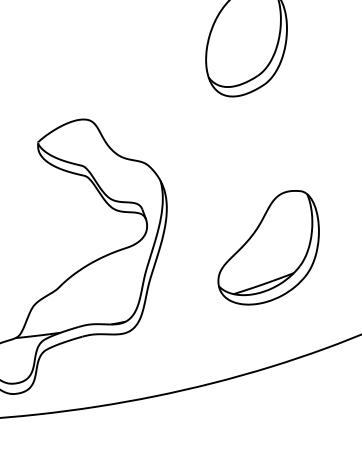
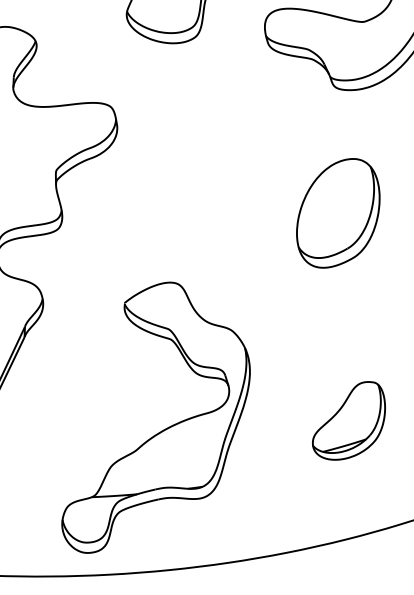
part: (267, 247) -> (348, 420), size x0.7

